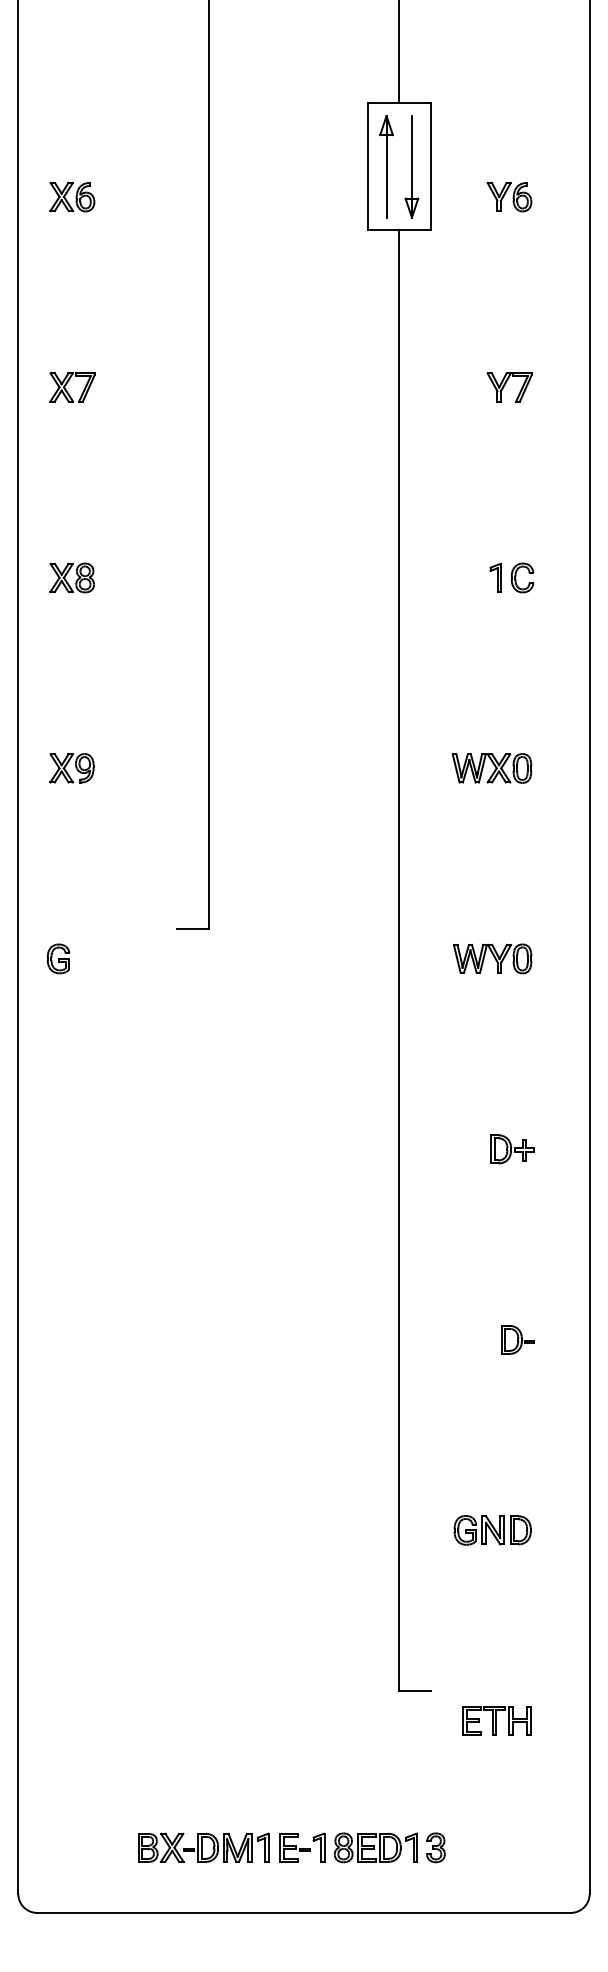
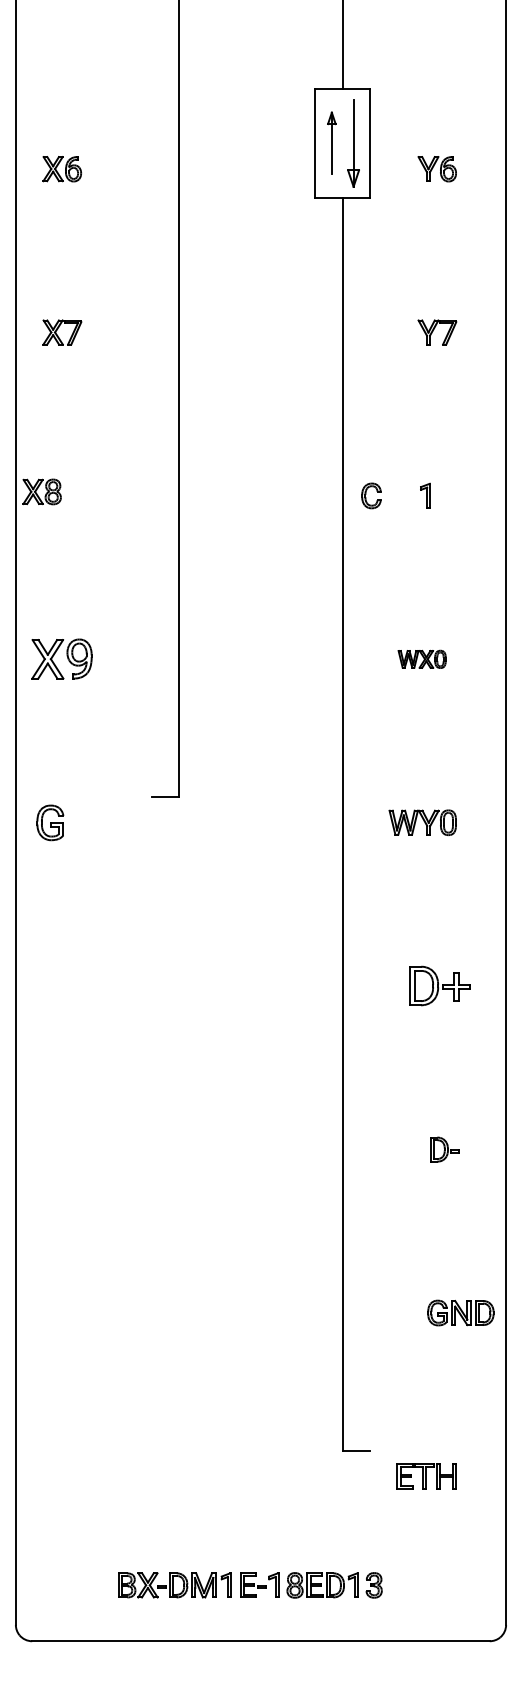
part: (386, 166) -> (331, 142), size x0.7
part: (71, 577) -> (41, 491), moved
part: (522, 577) -> (371, 495), moved
part: (71, 768) -> (61, 659), size x1.6
part: (491, 768) -> (421, 659), size x0.7
part: (58, 958) -> (50, 822), size x1.4
part: (512, 1149) -> (439, 986), size x1.6
part: (492, 1529) -> (460, 1312), moved

